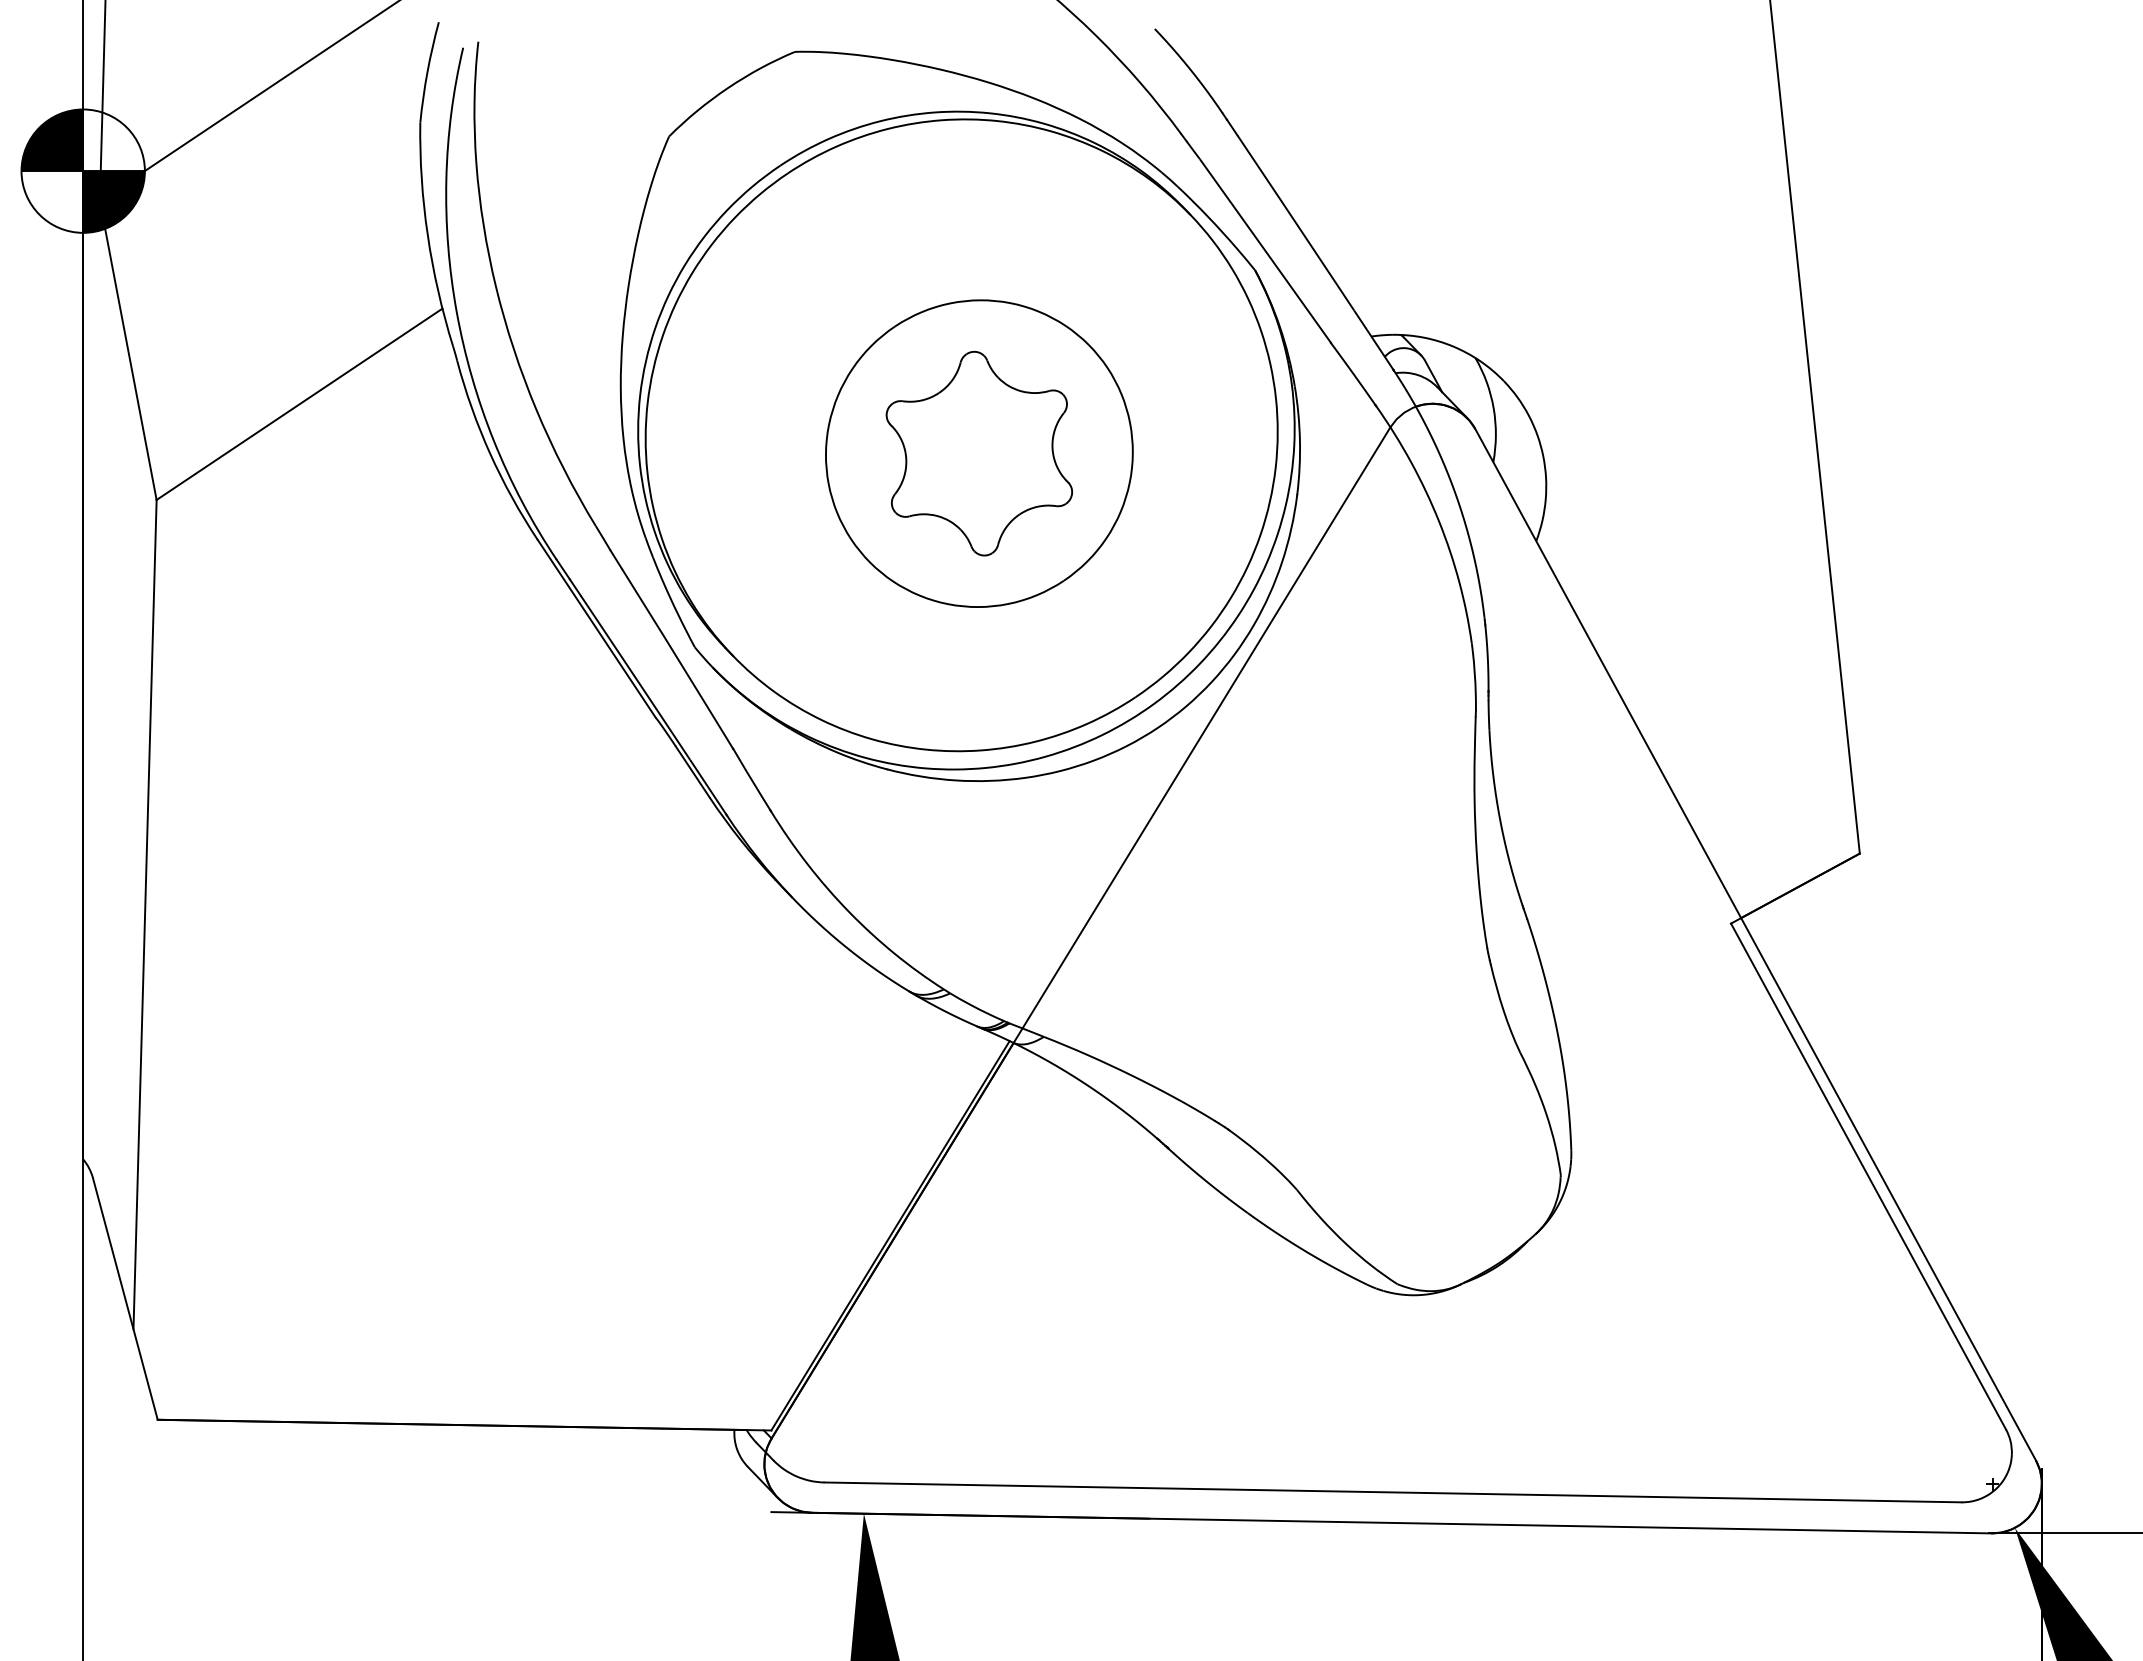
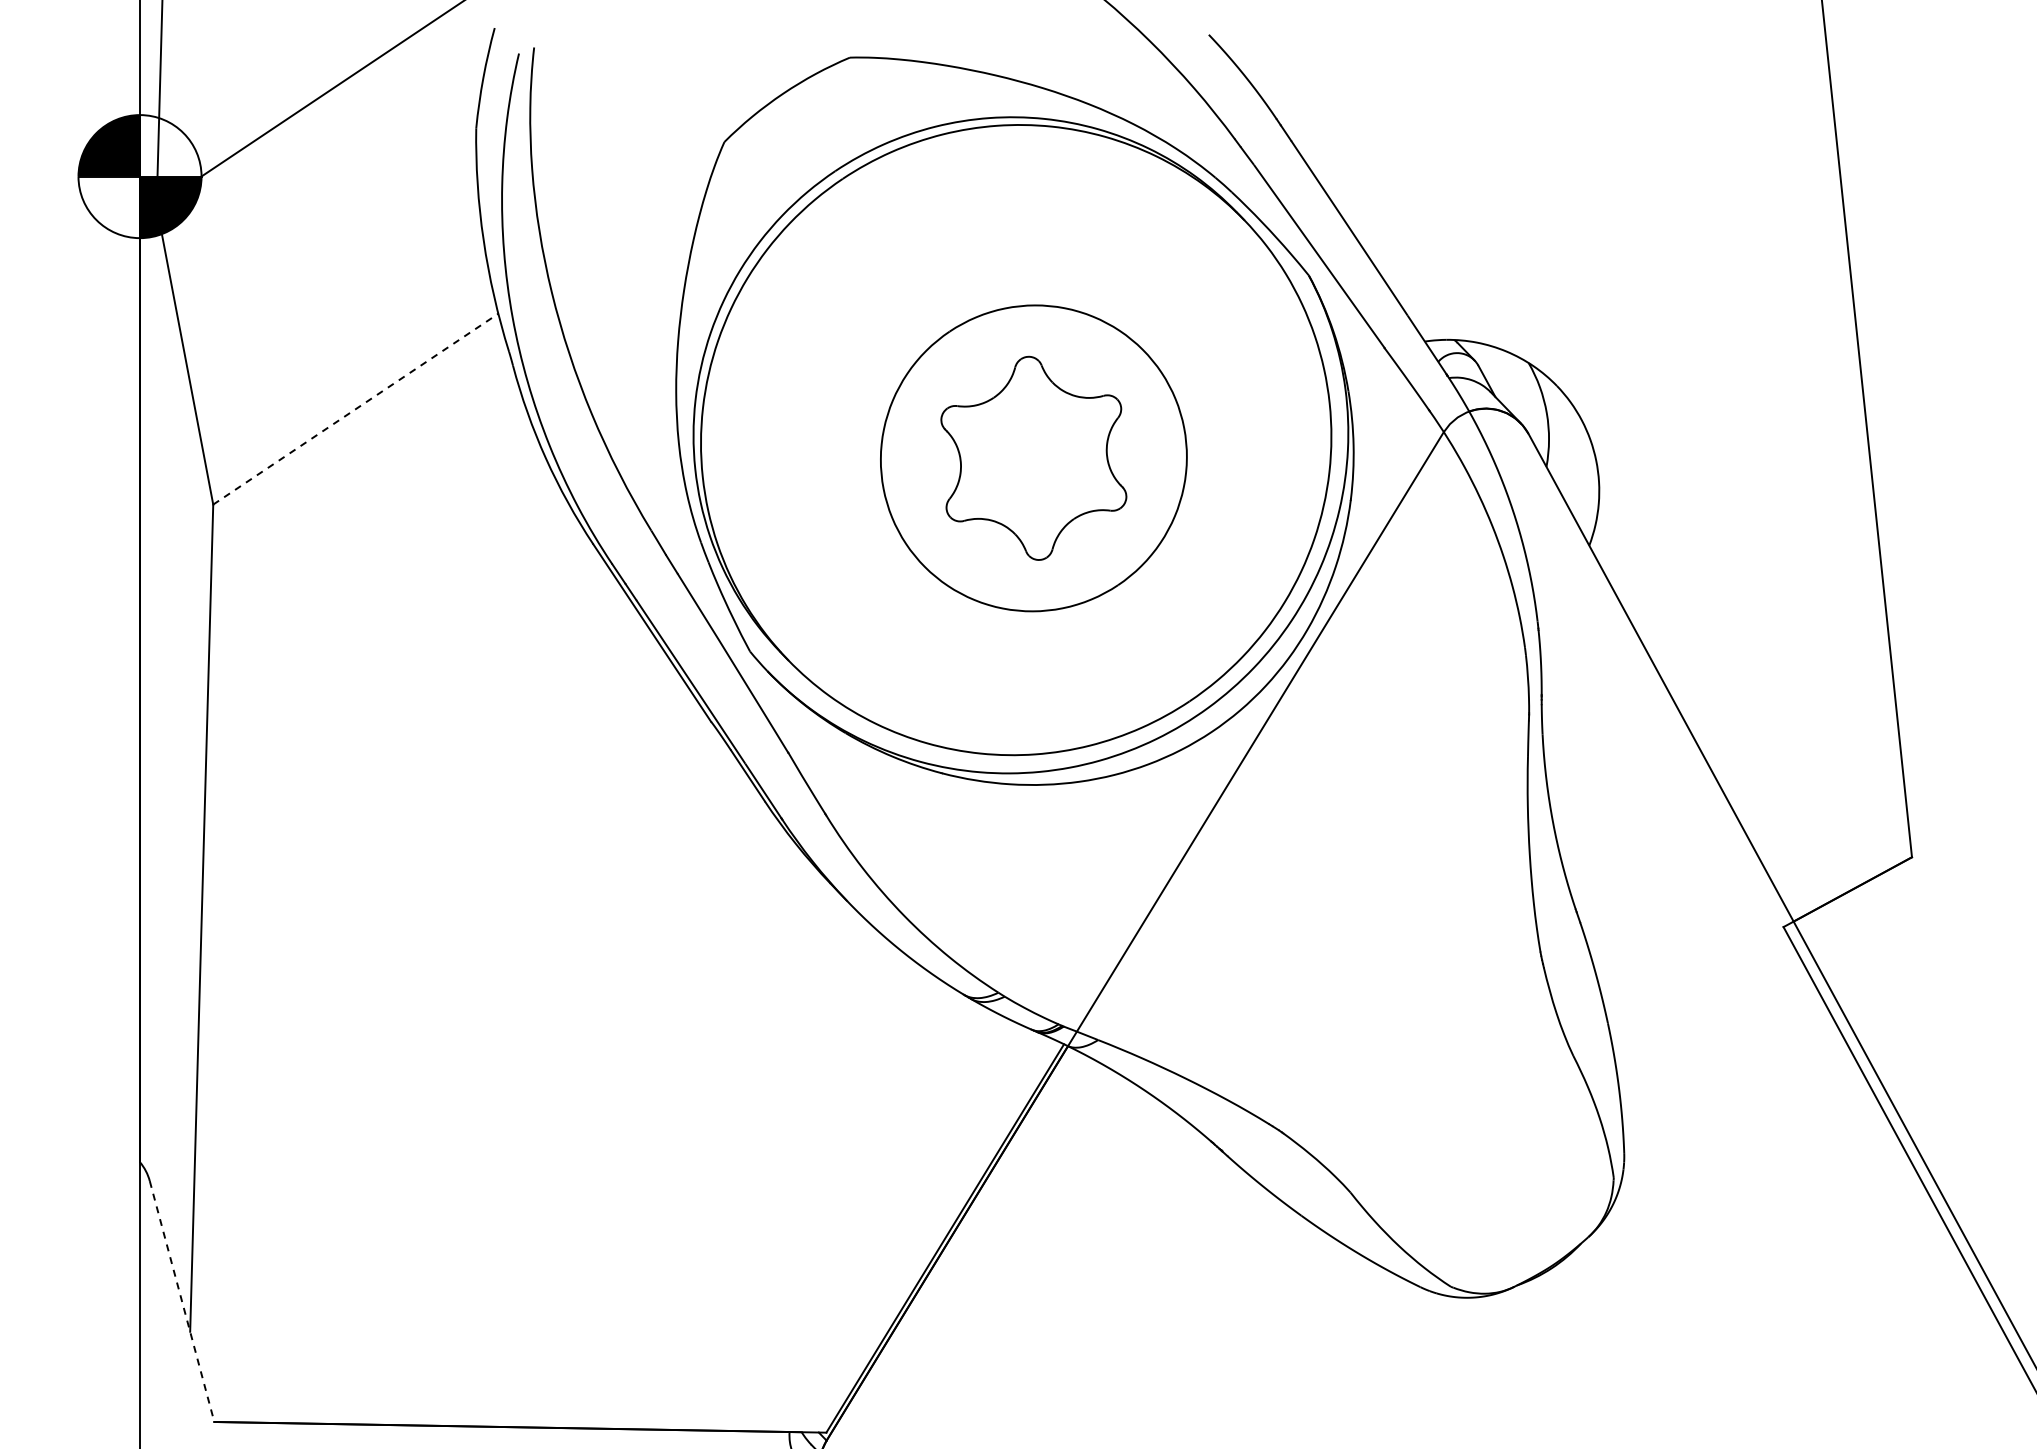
line: (299, 404) -> (355, 409), solid -> dashed
line: (125, 1299) -> (182, 1302), solid -> dashed

